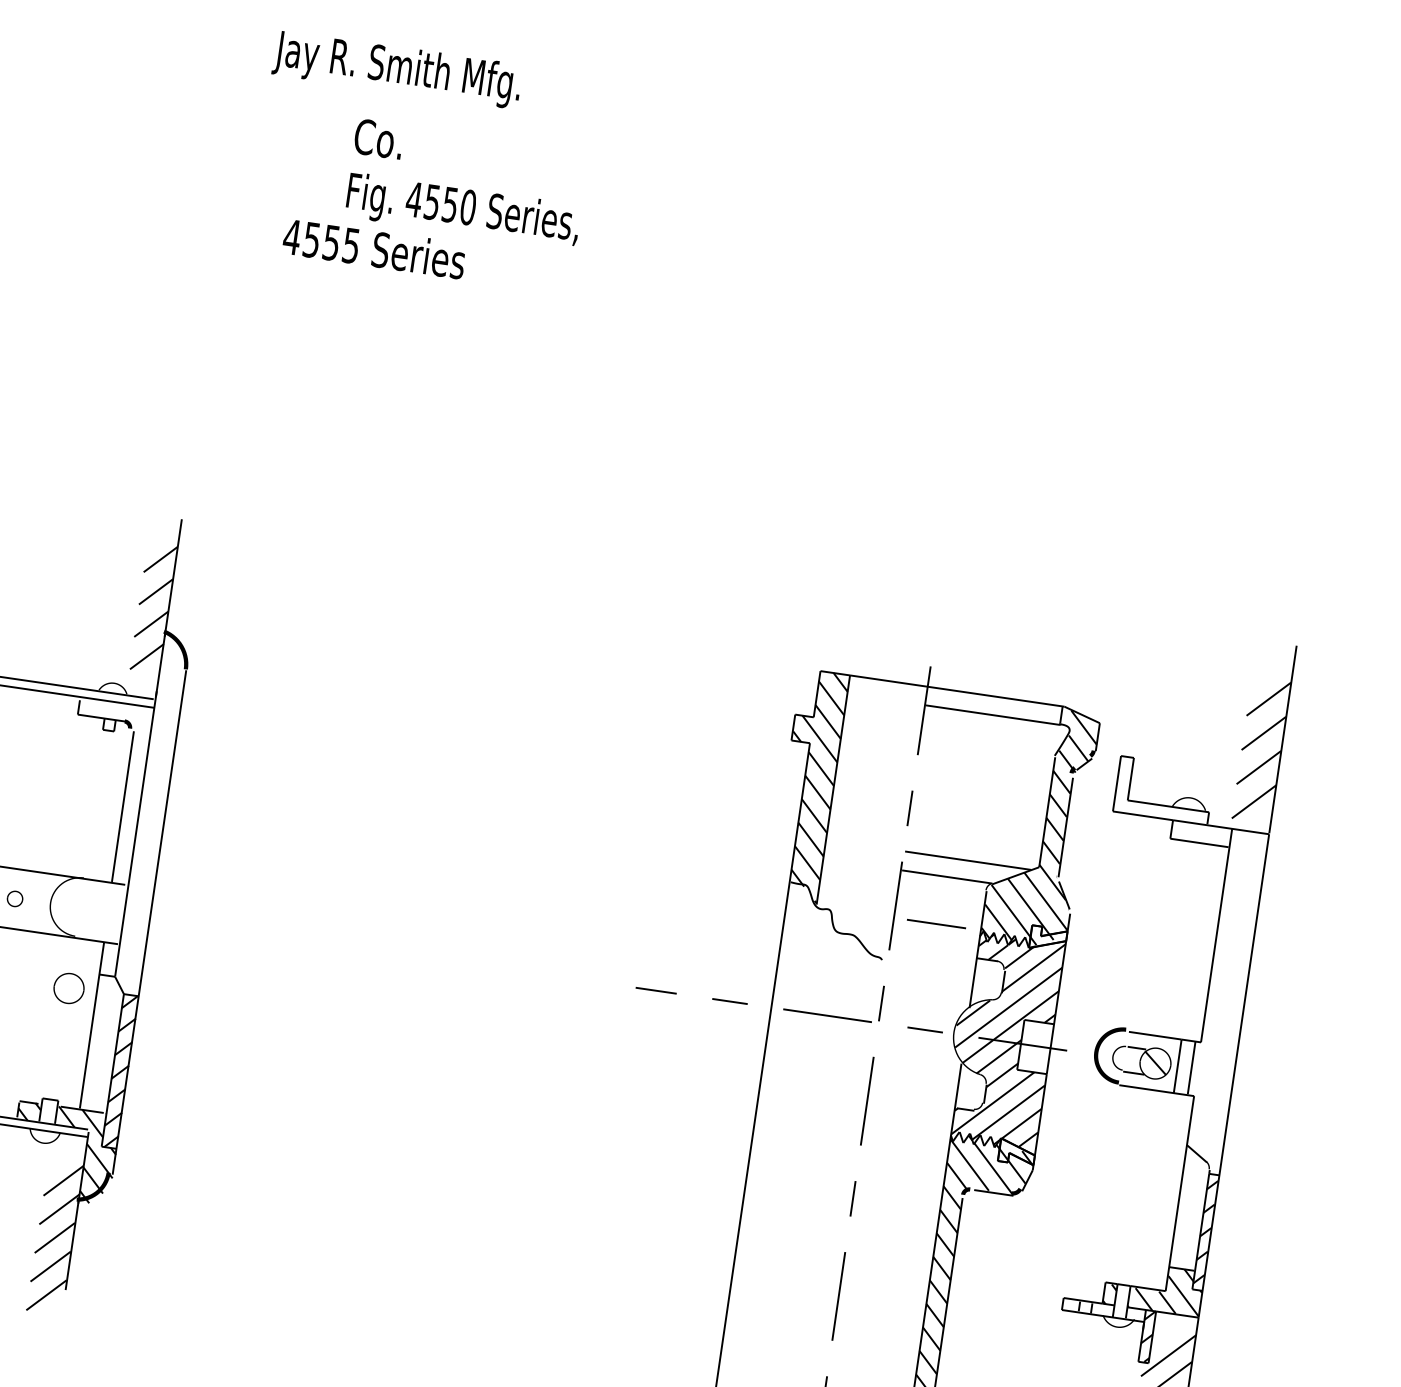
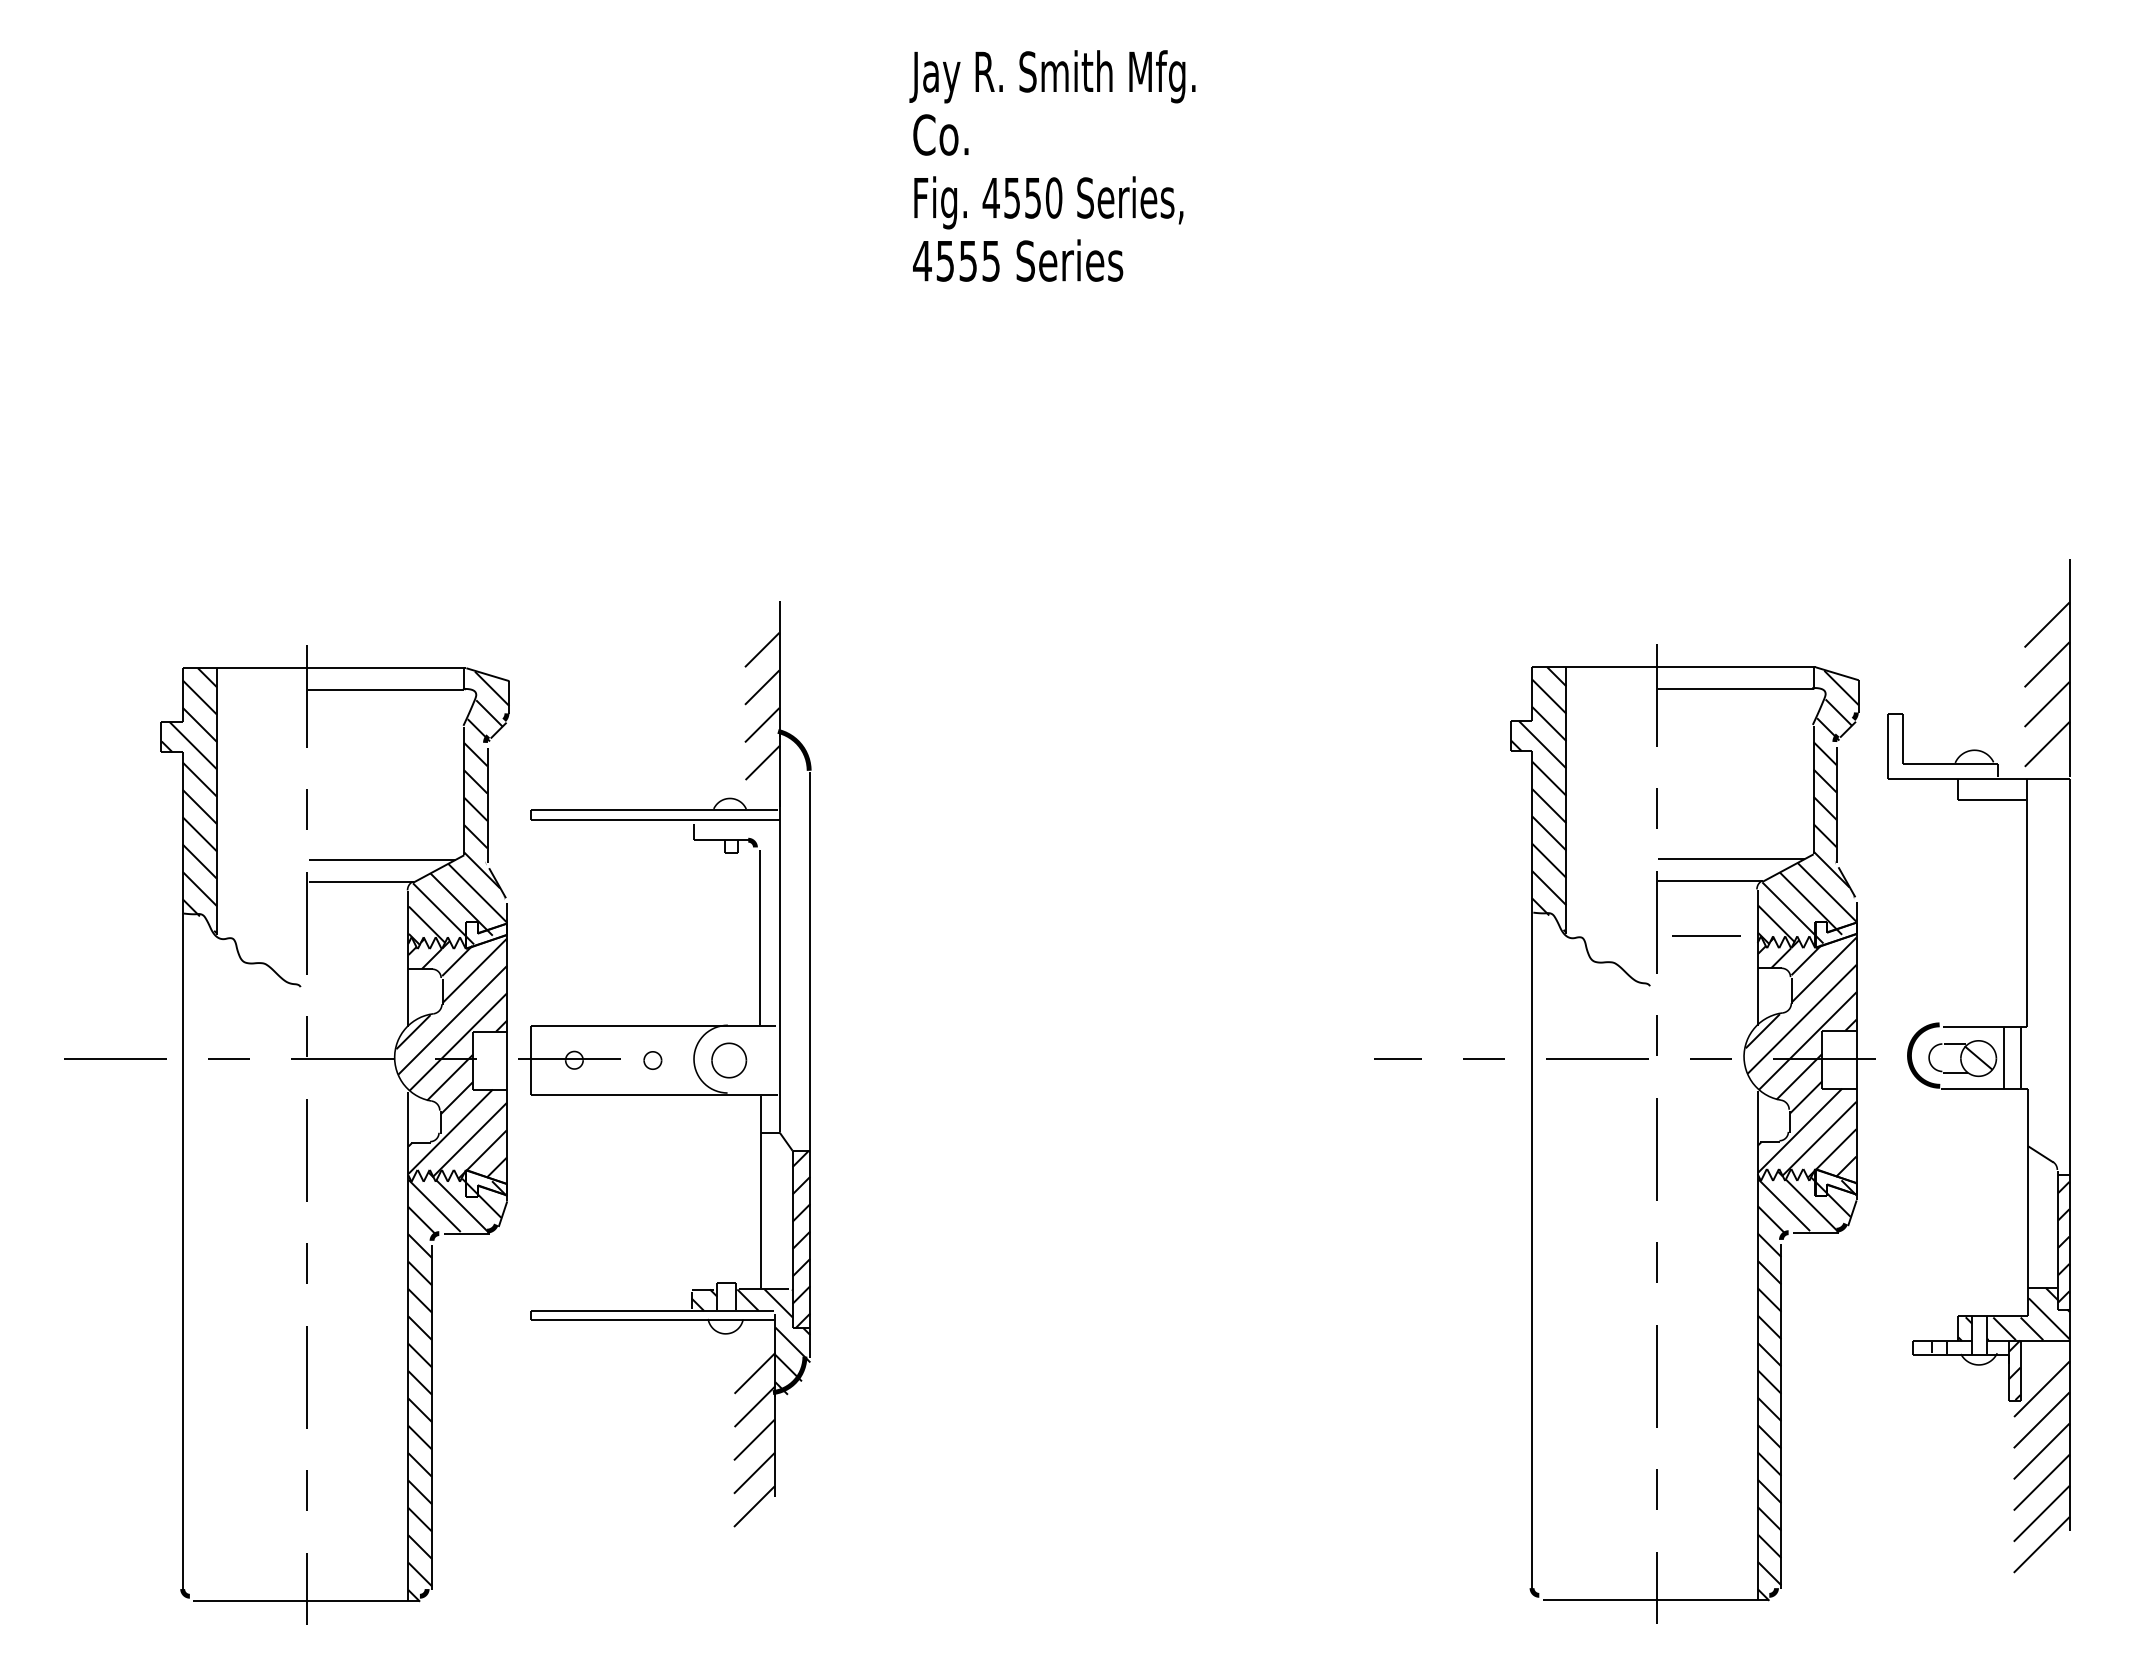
text: (397, 69) -> (1052, 76), moved
text: (374, 248) -> (1018, 260), moved
part: (69, 988) -> (729, 1060), moved

